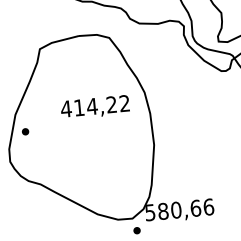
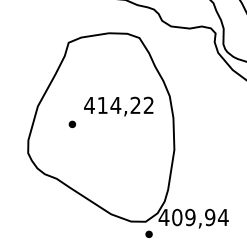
part: (25, 131) -> (72, 124), moved
text: (179, 209) -> (193, 217), 580,66 -> 409,94

